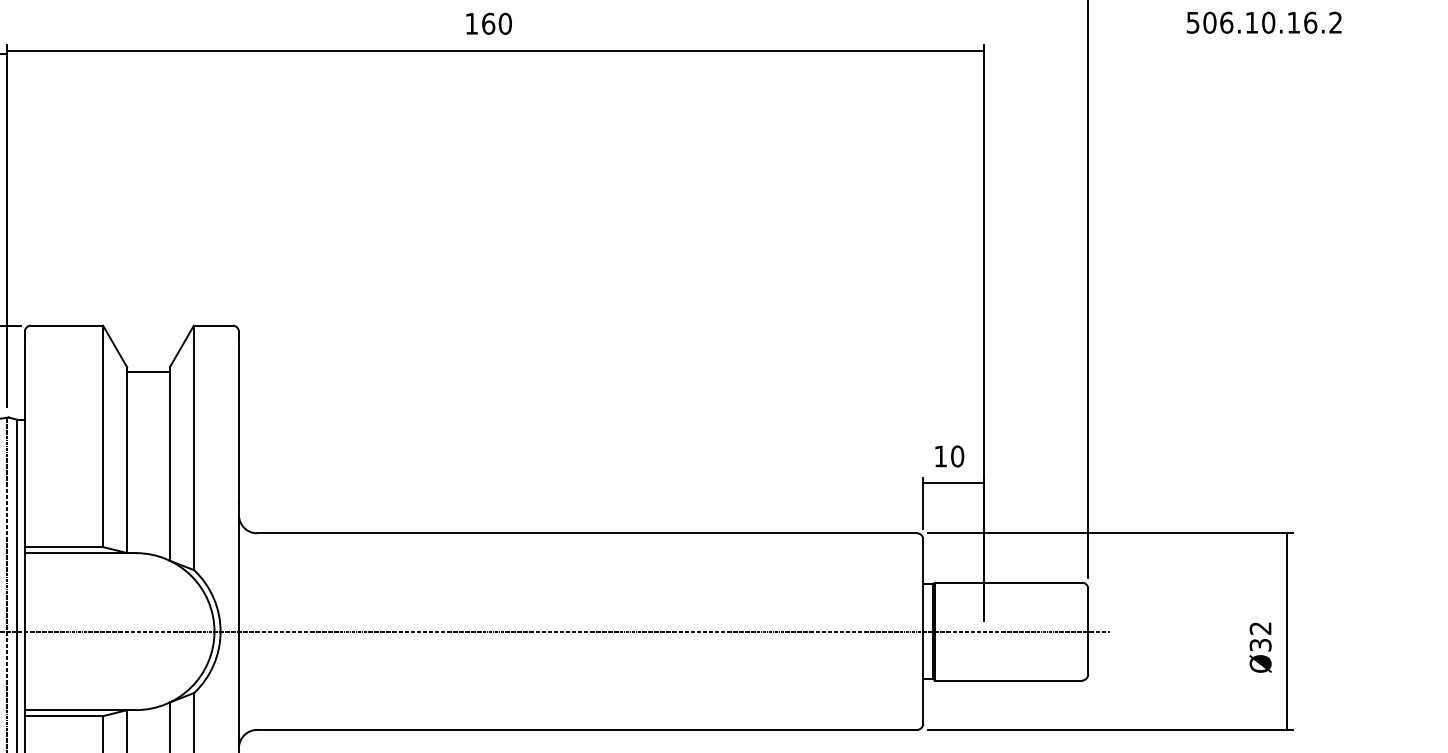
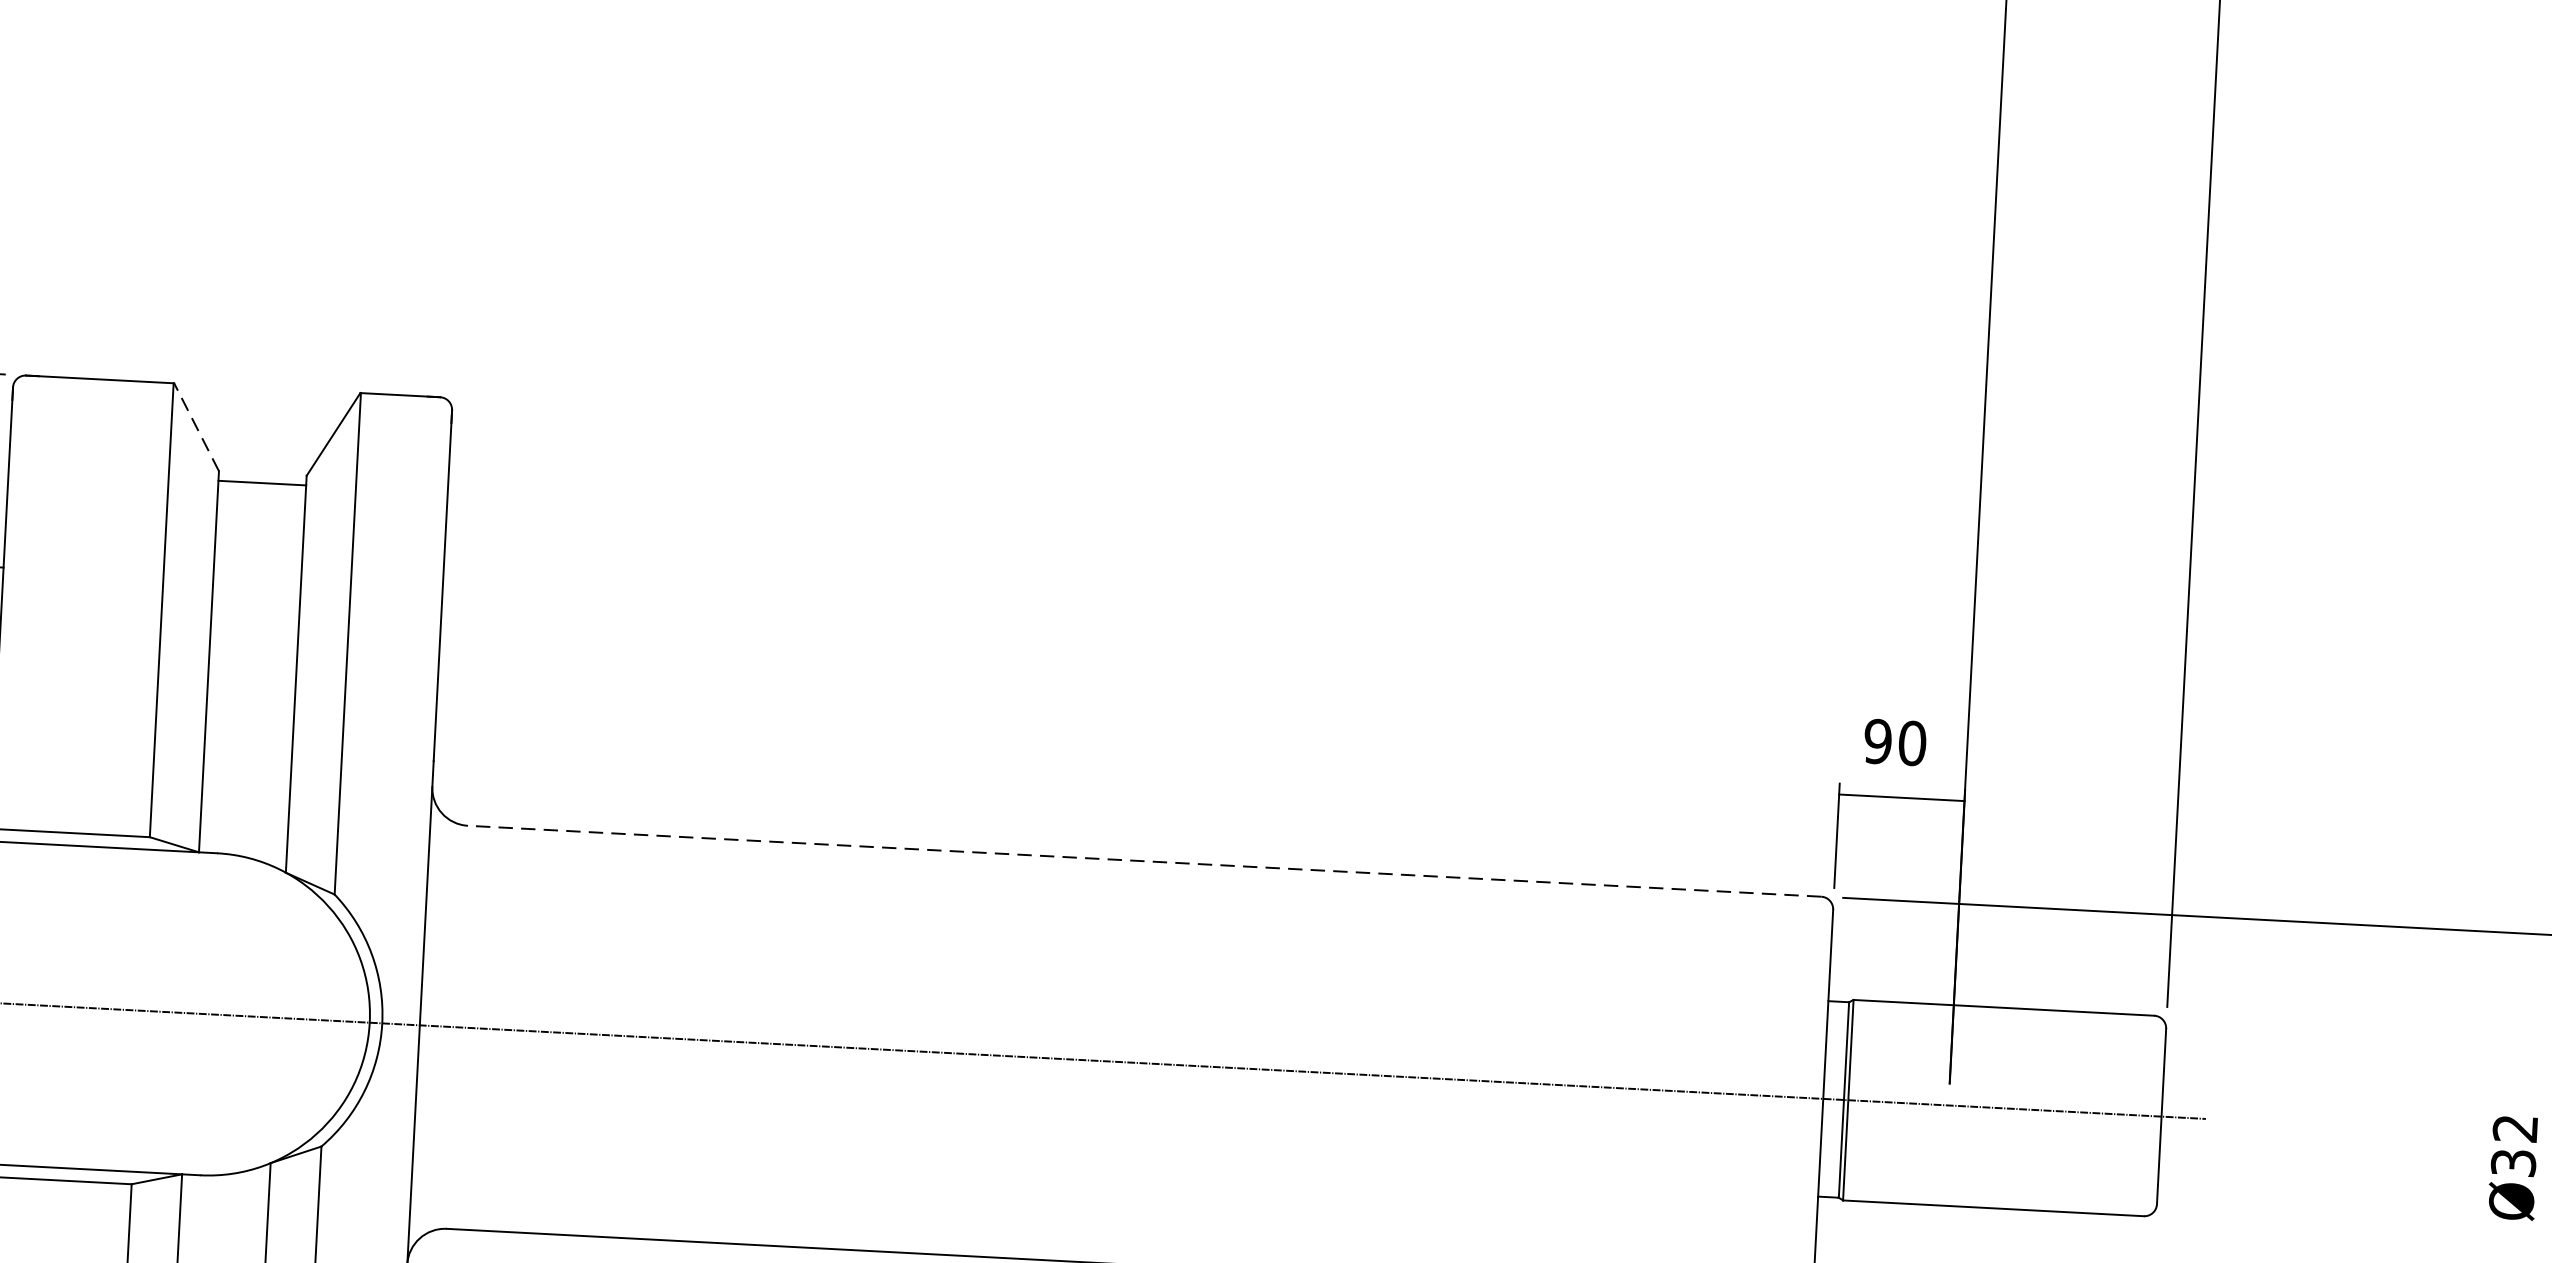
line: (114, 346) -> (195, 427), solid -> dashed
text: (940, 456) -> (1877, 741), 10 -> 90
line: (587, 533) -> (1145, 861), solid -> dashed

